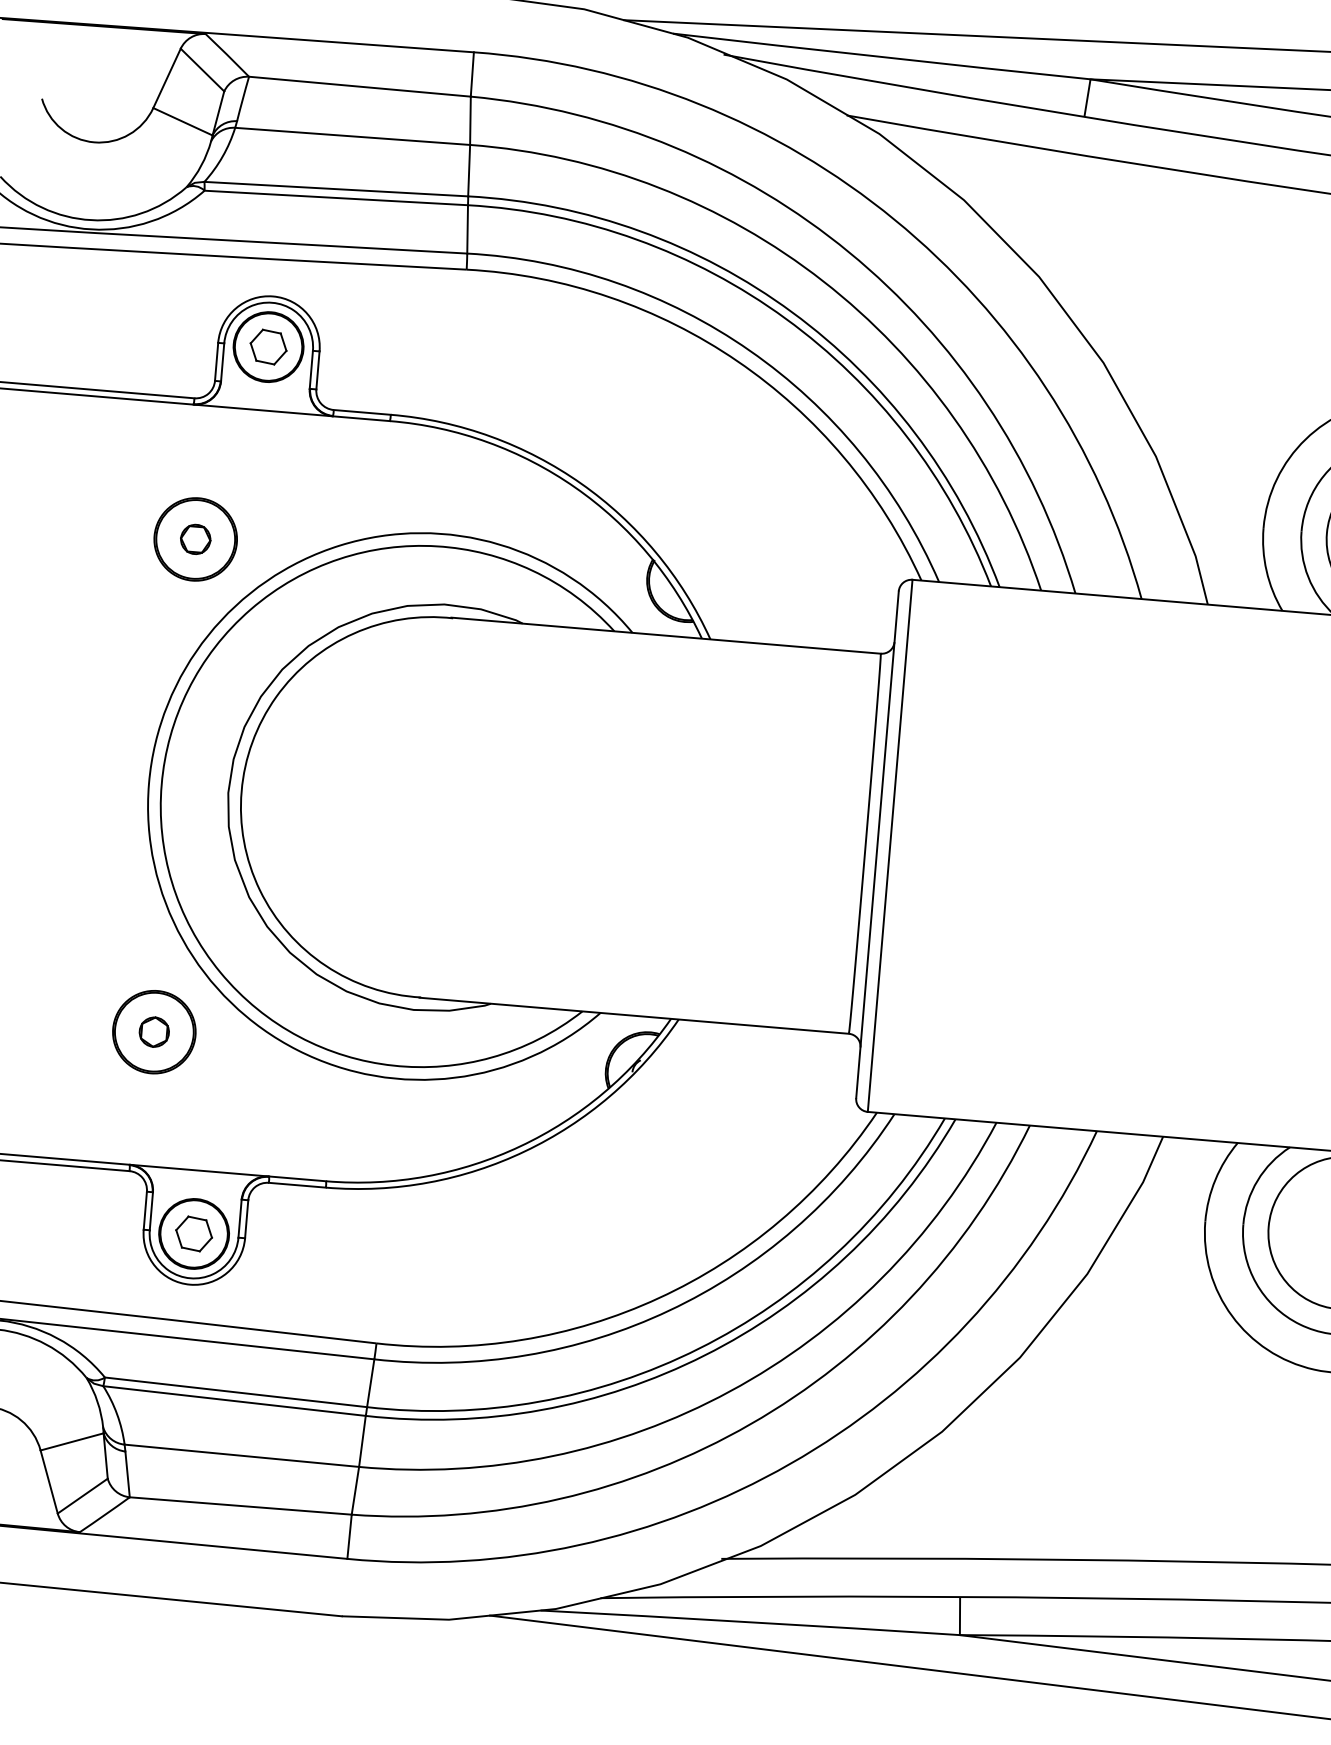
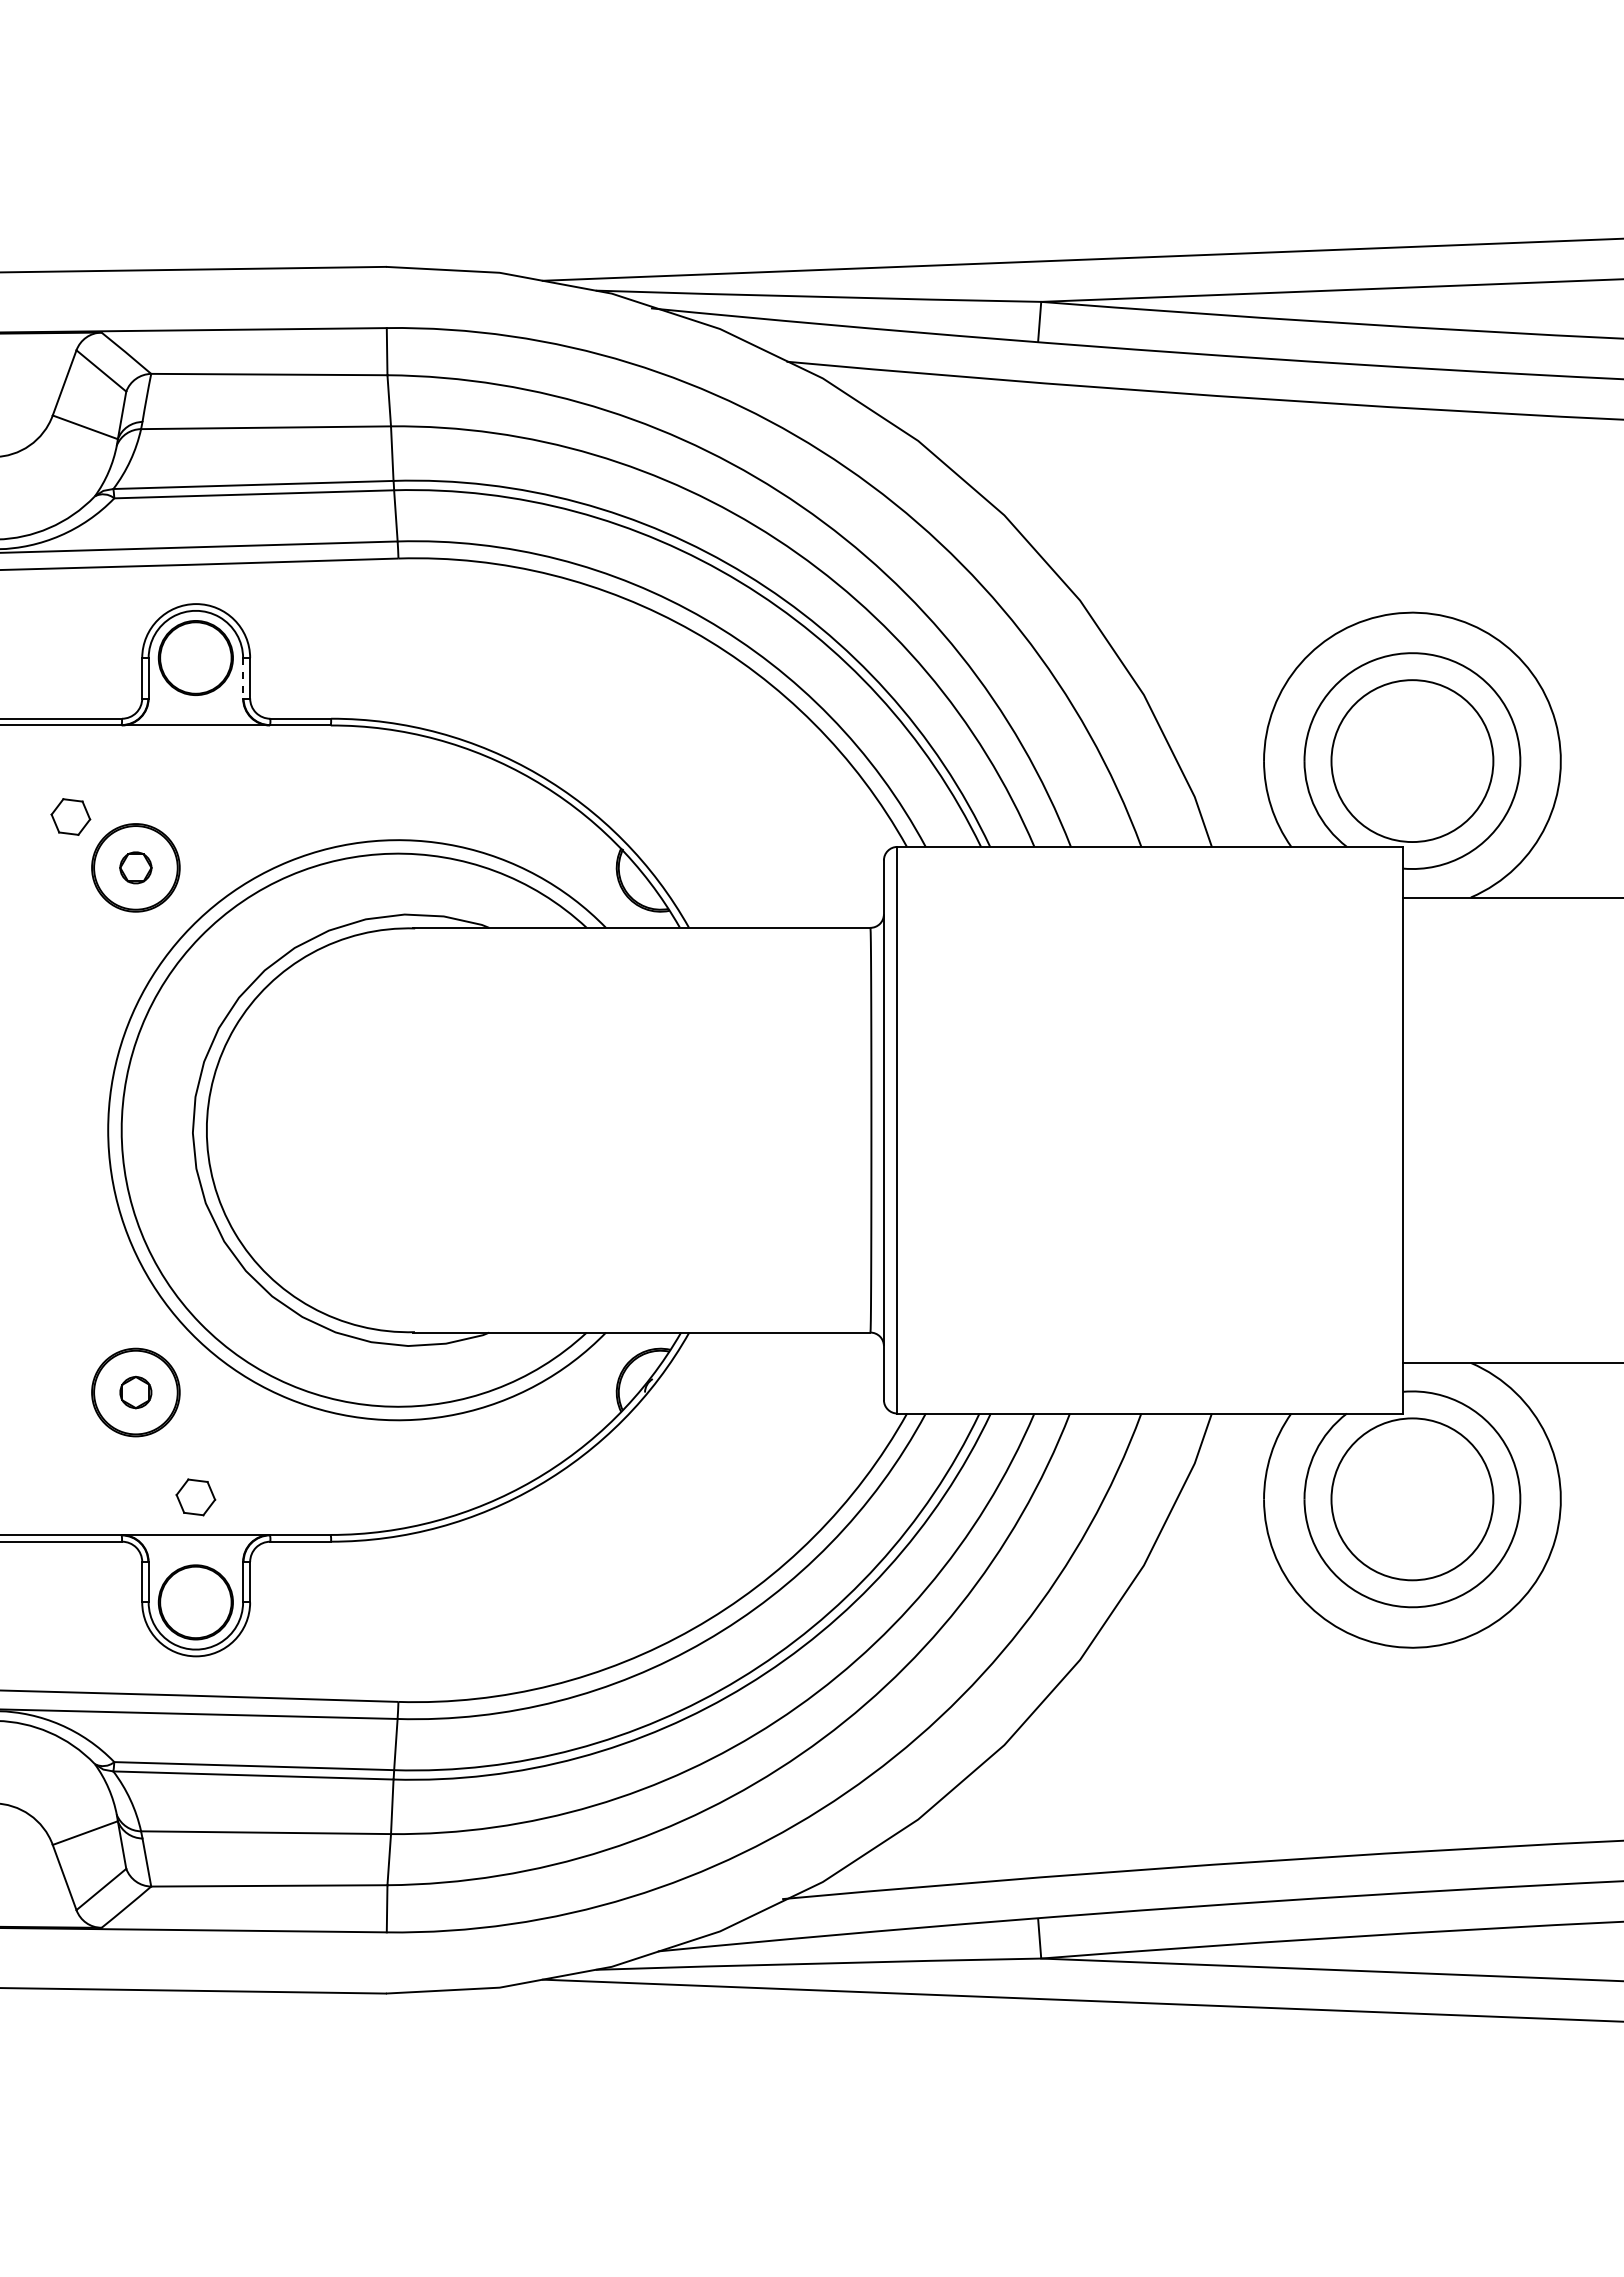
part: (268, 346) -> (70, 816), moved
line: (311, 370) -> (243, 678), solid -> dashed
part: (193, 1234) -> (195, 1497), moved

